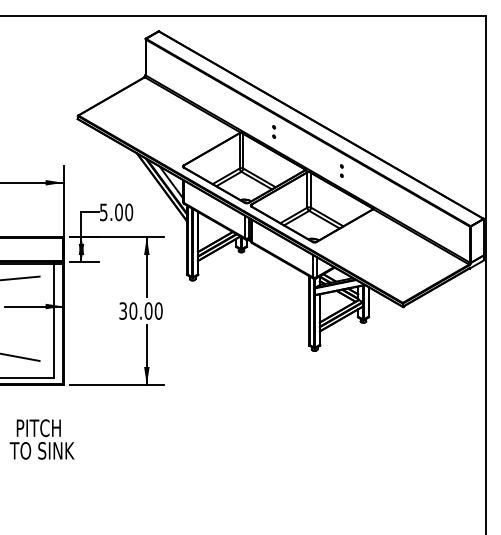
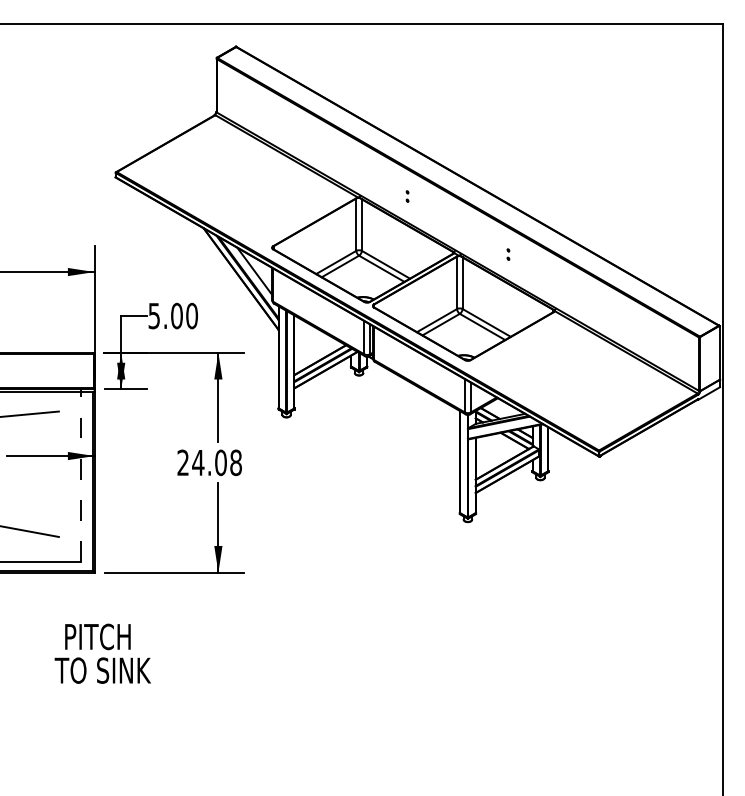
part: (273, 131) -> (406, 195), size x0.6
part: (341, 170) -> (507, 253), size x0.6
text: (140, 310) -> (208, 461), 30.00 -> 24.08
line: (54, 318) -> (81, 473), solid -> dashed
text: (41, 439) -> (101, 653), moved

